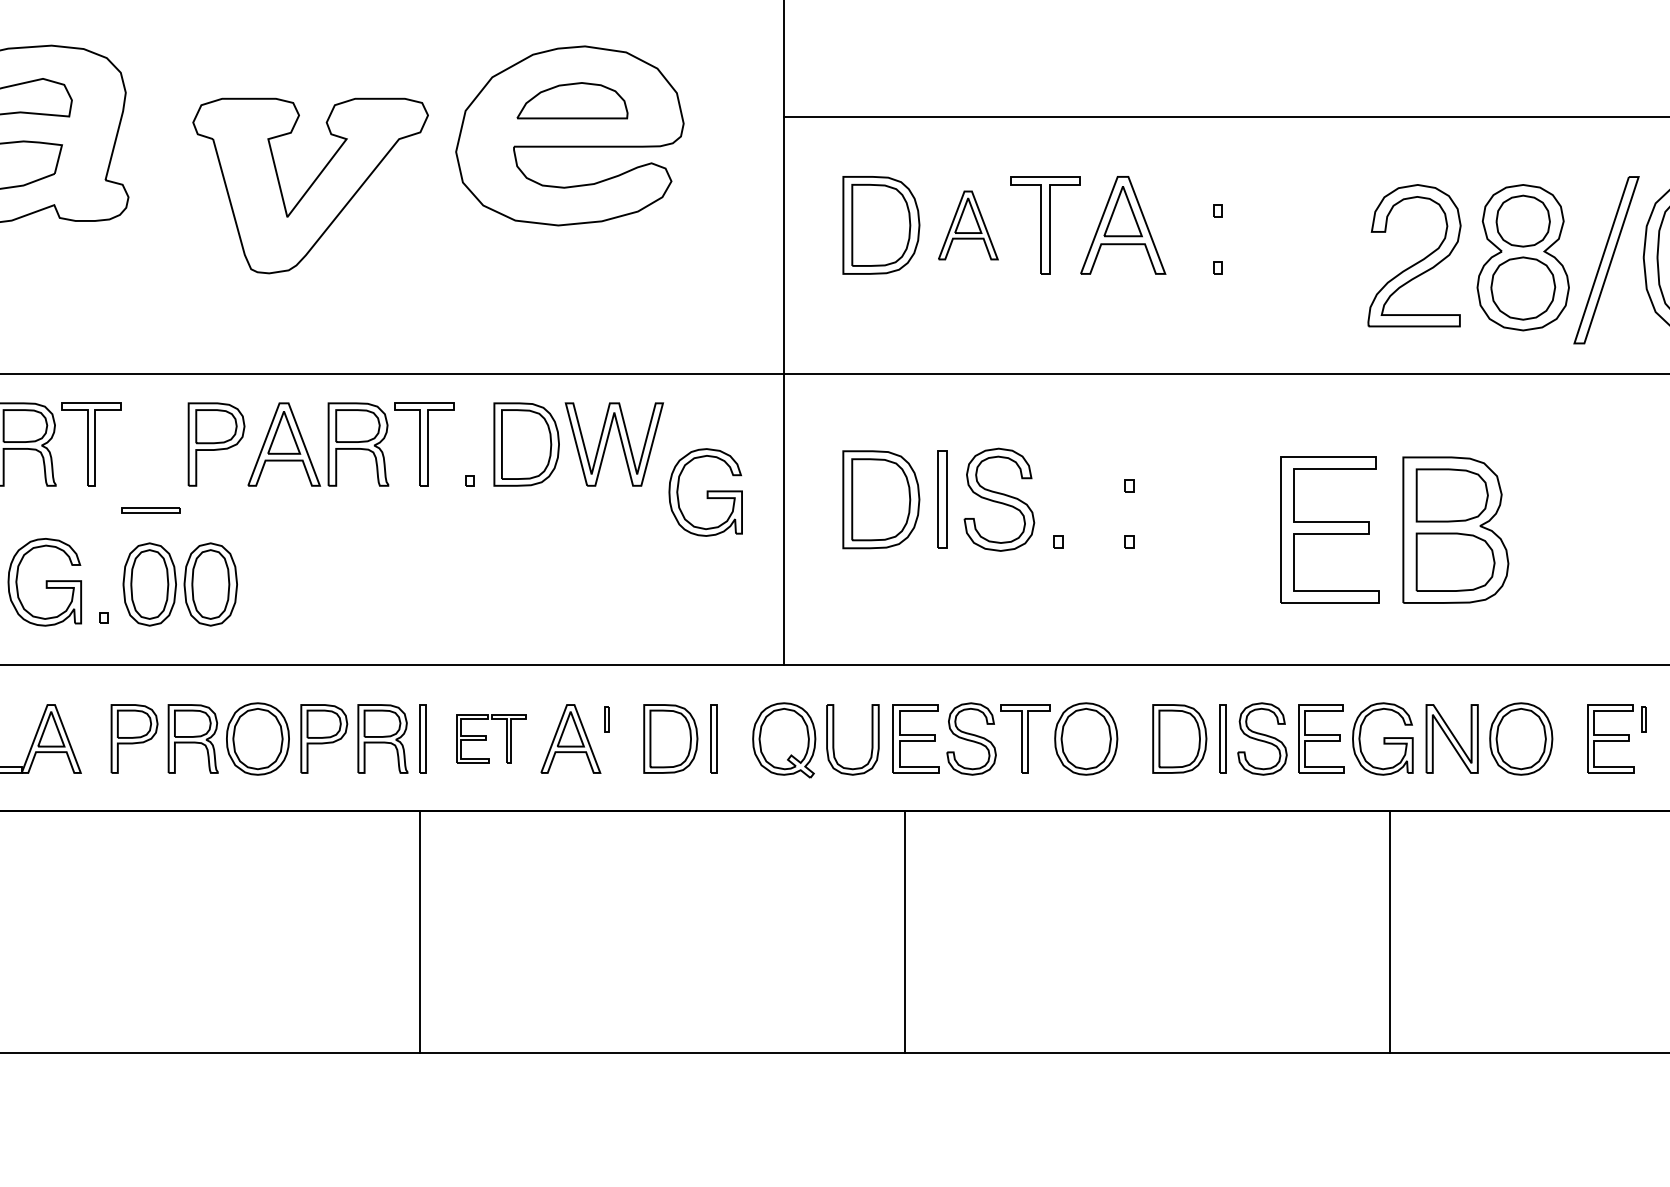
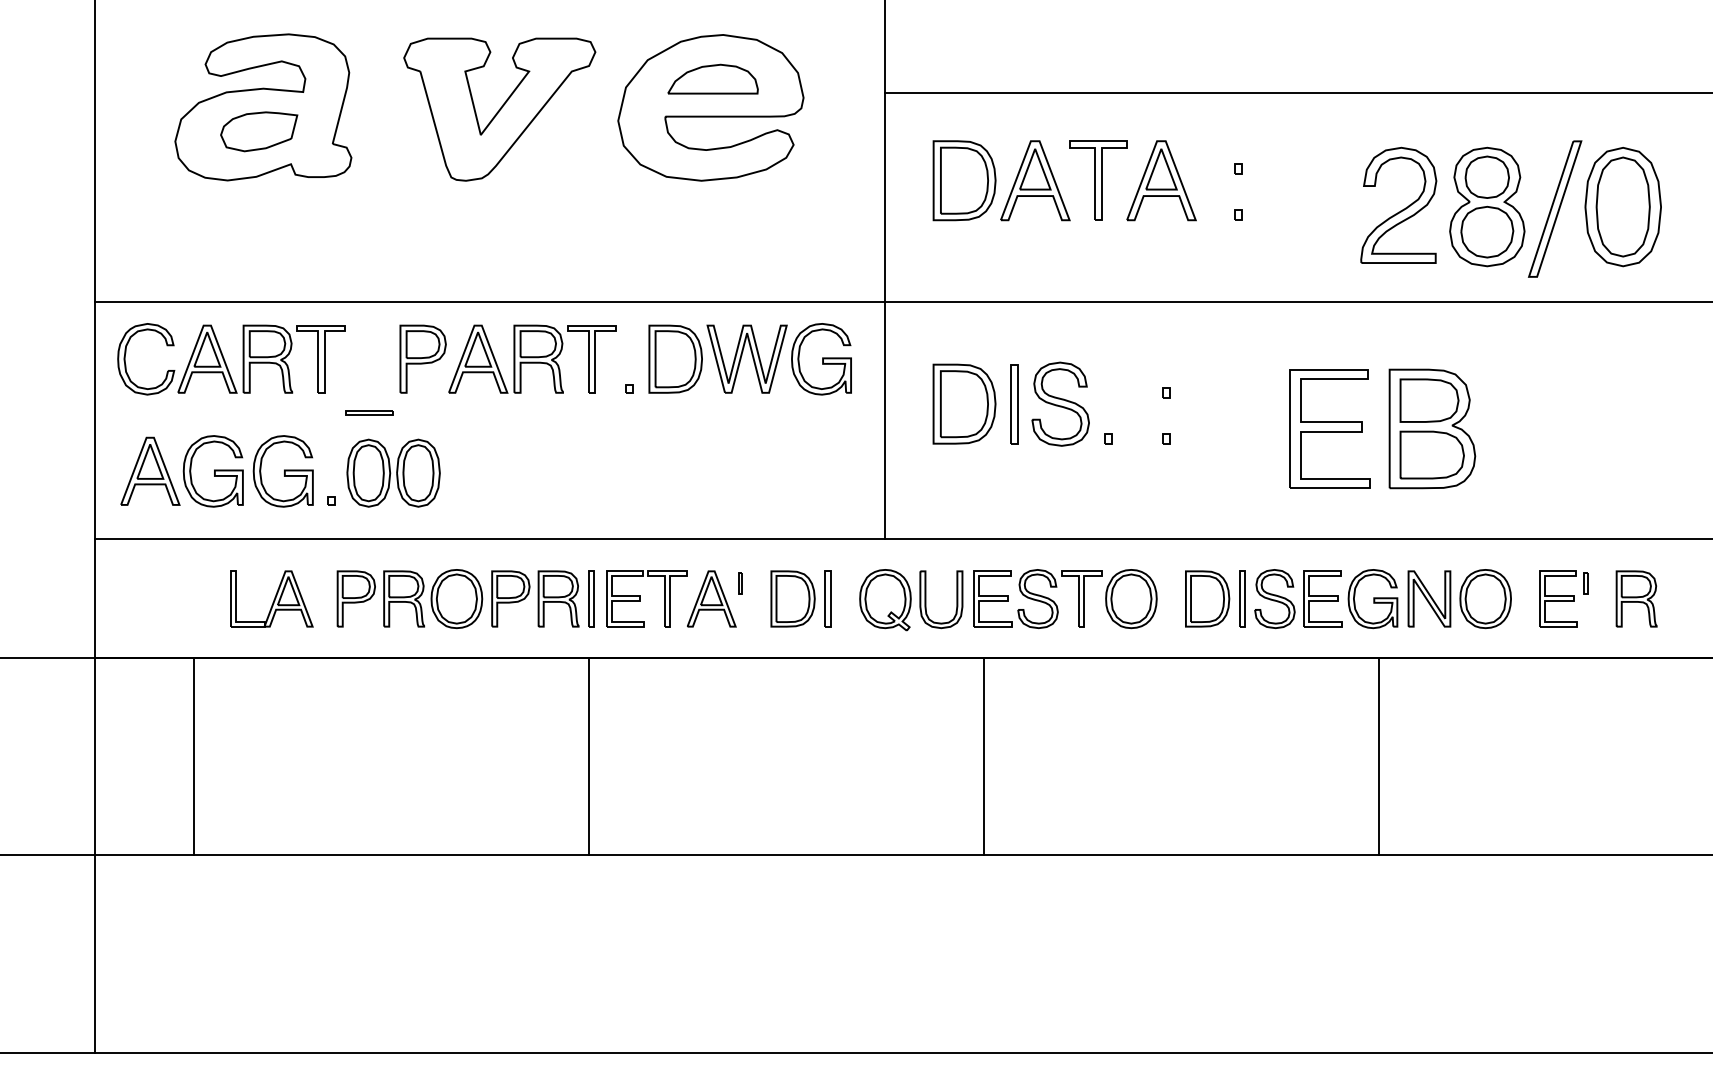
part: (310, 185) -> (499, 109), moved
part: (968, 225) -> (1035, 180), size x1.43
part: (705, 492) -> (821, 359), moved
part: (490, 738) -> (646, 598), size x1.43

